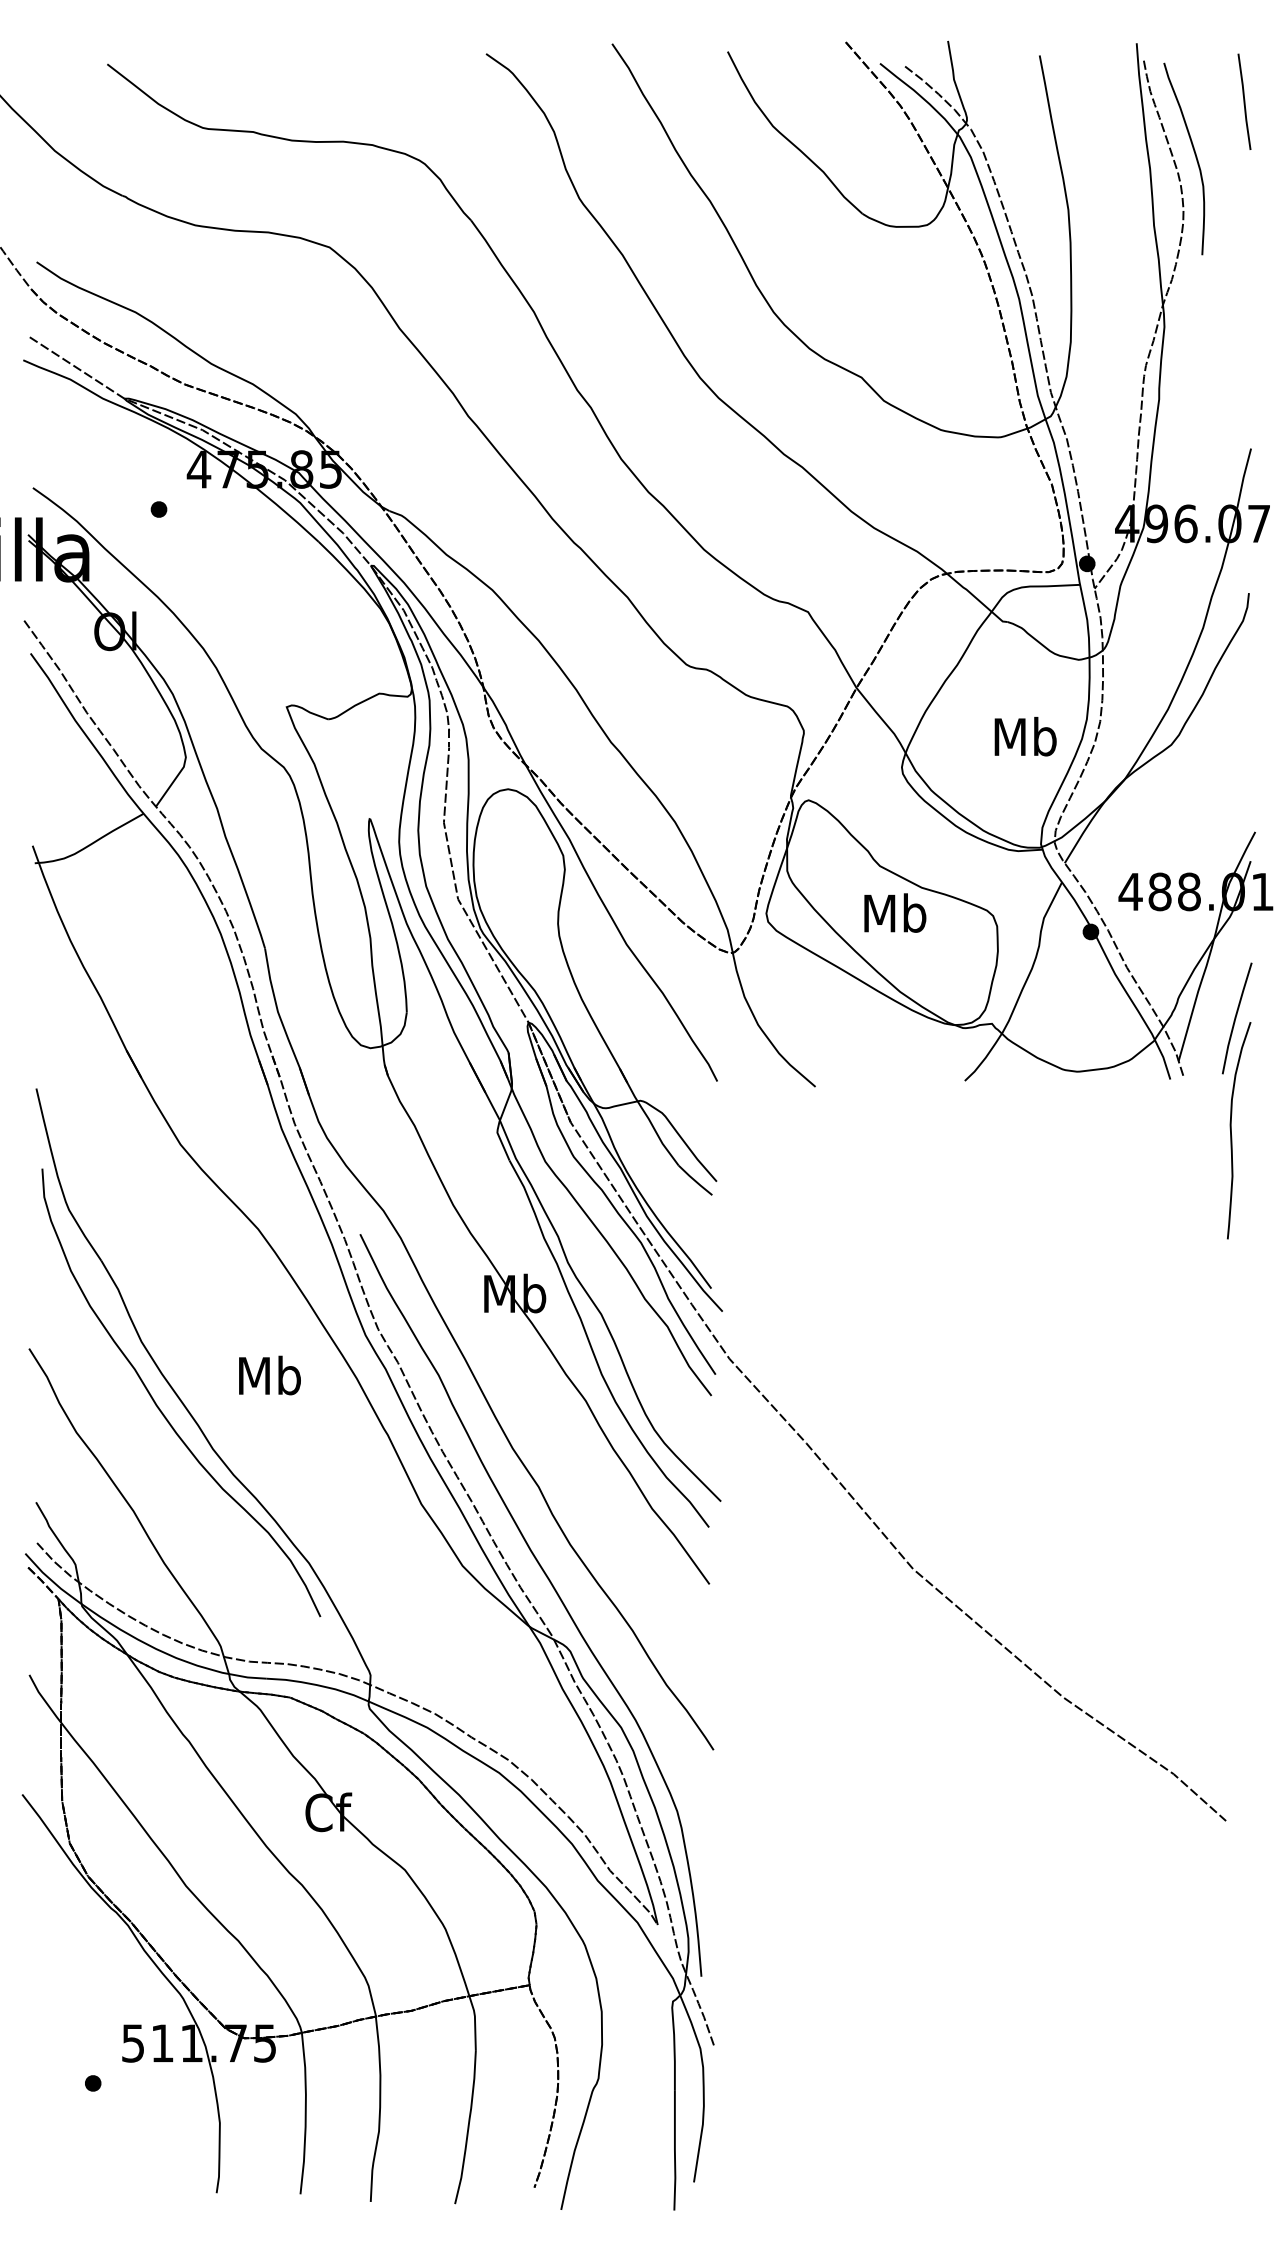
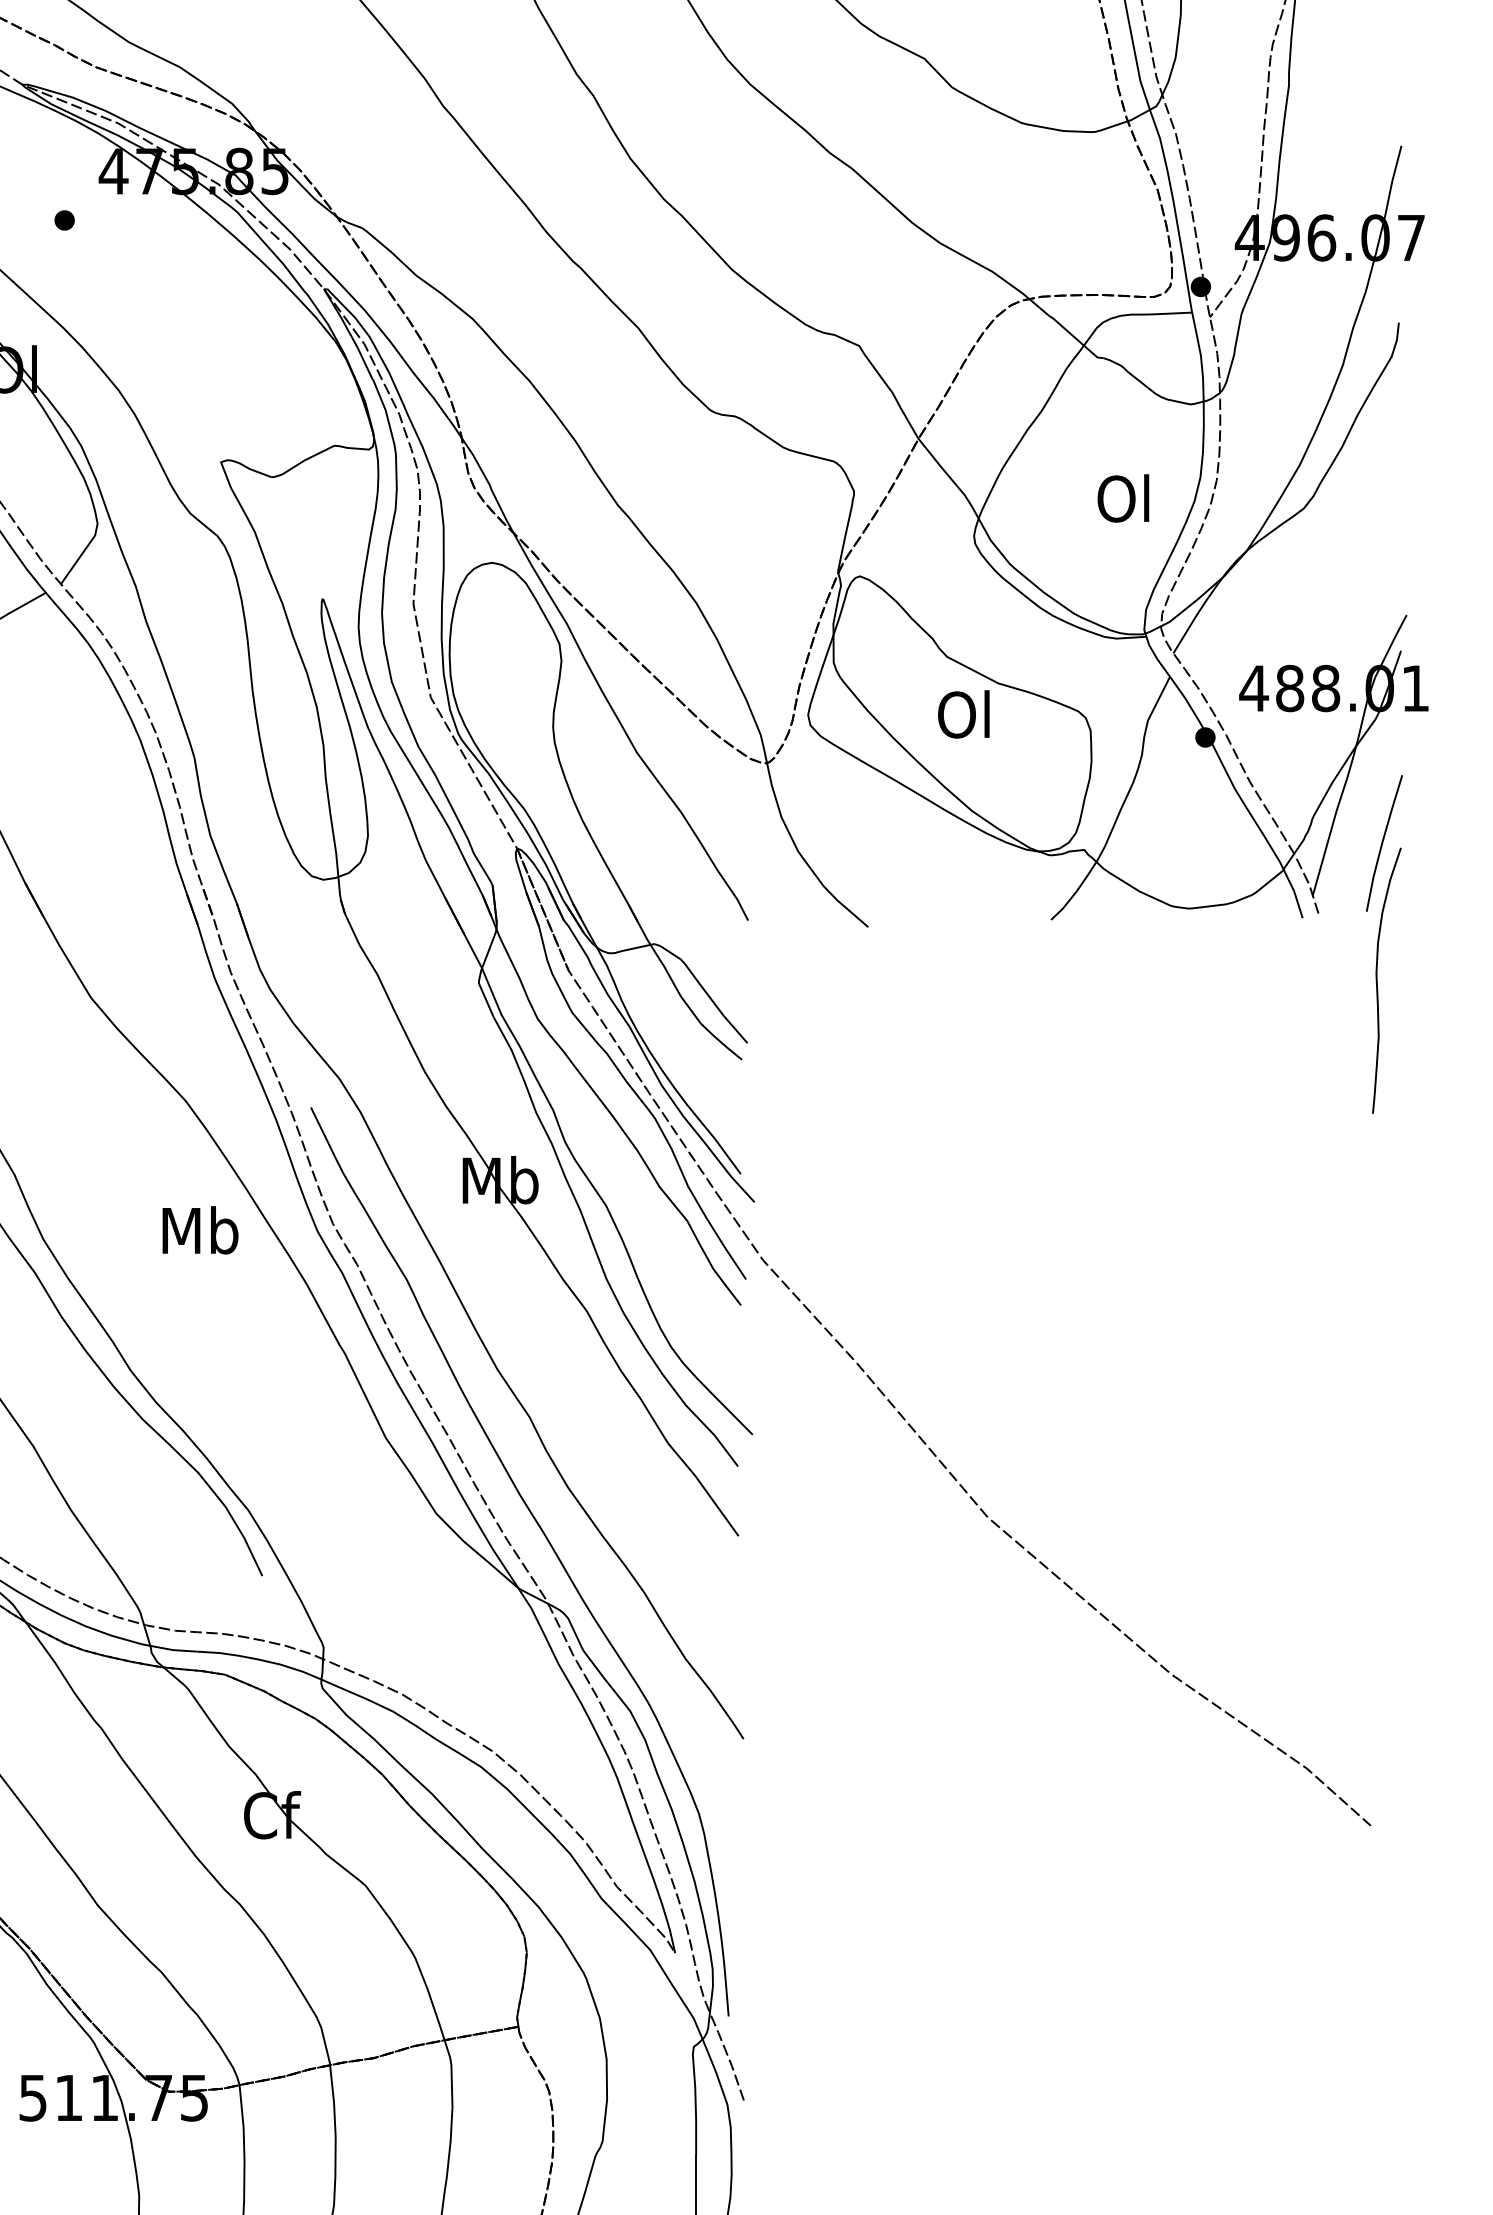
text: (1025, 736) -> (1125, 498), Mb -> Ol
text: (895, 912) -> (966, 713), Mb -> Ol
text: (269, 1375) -> (199, 1230), moved

